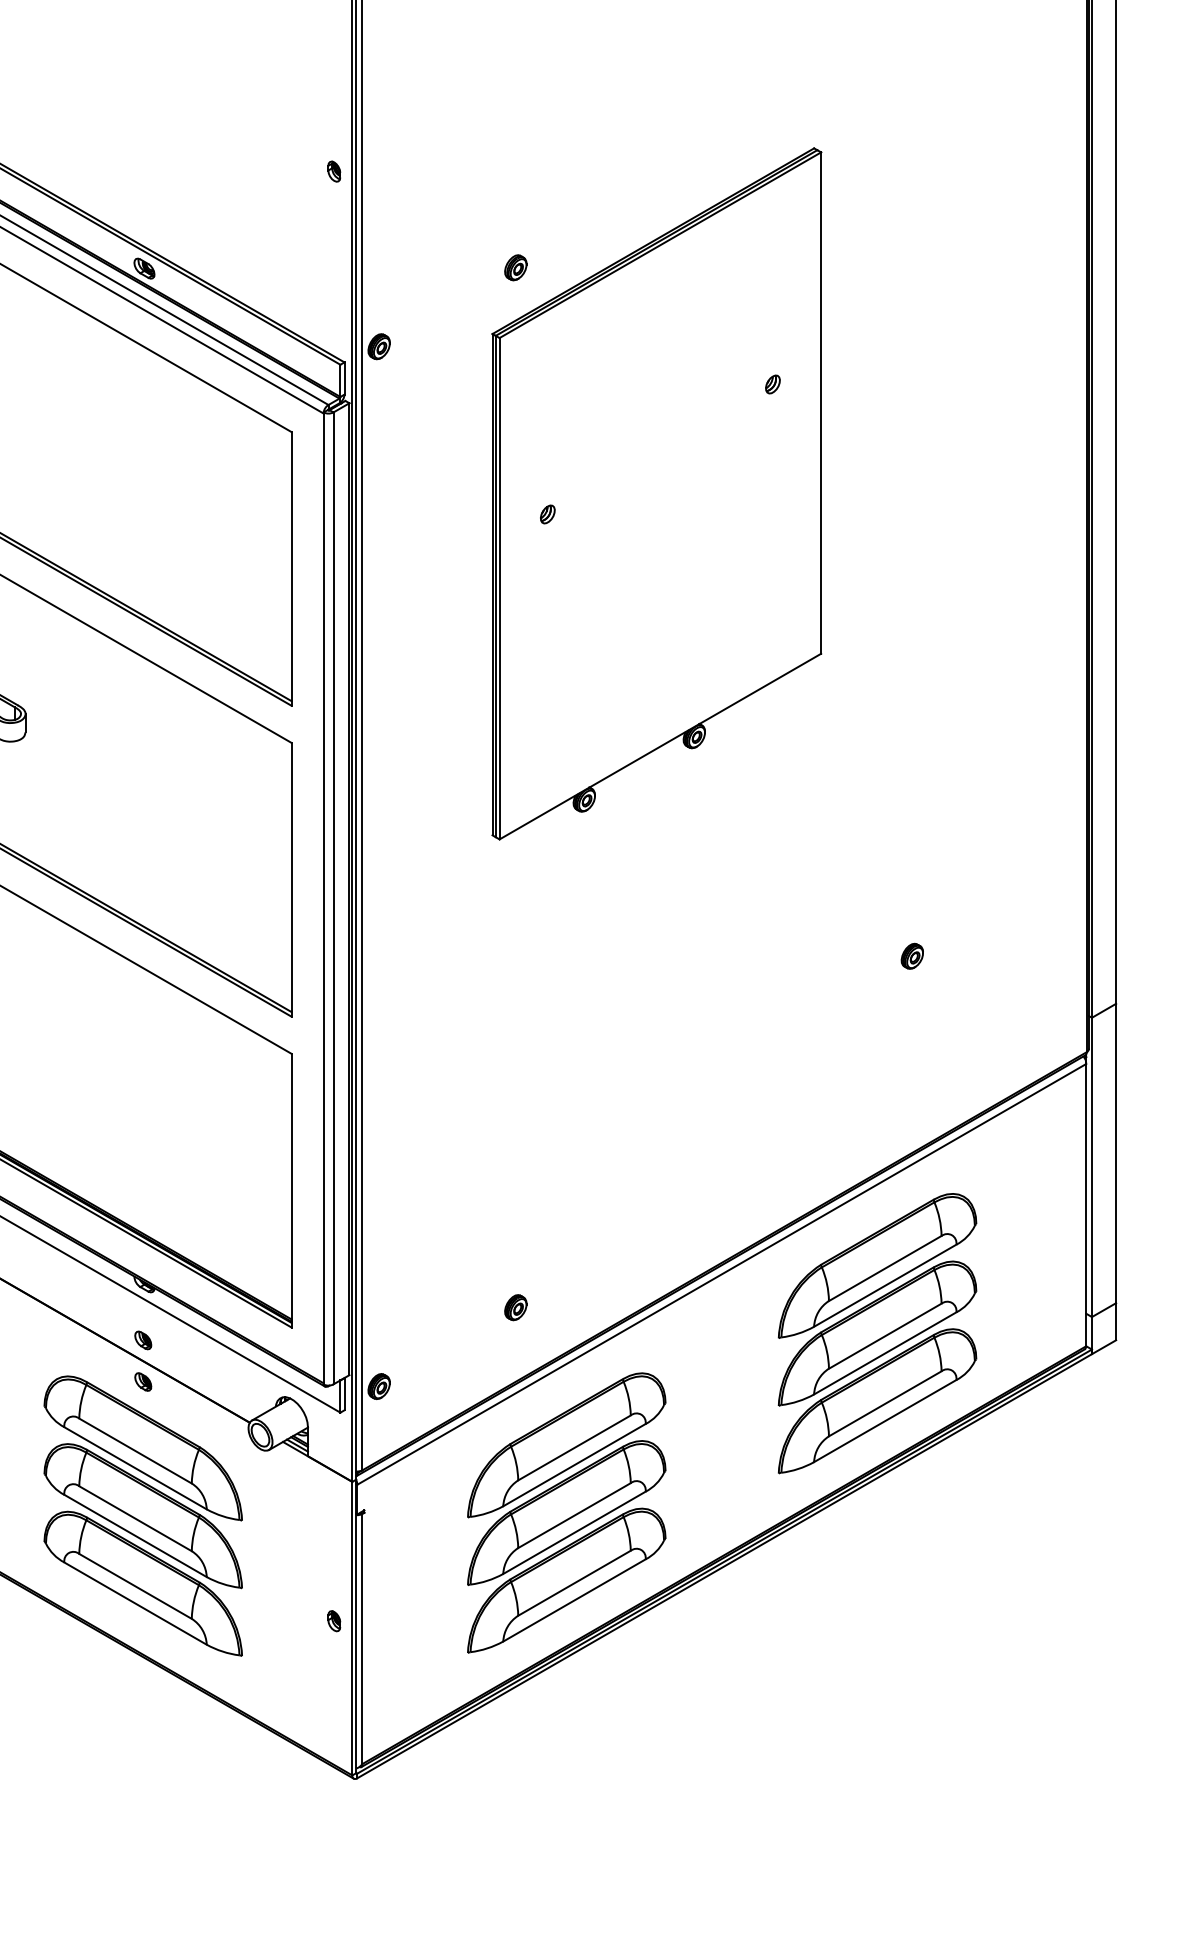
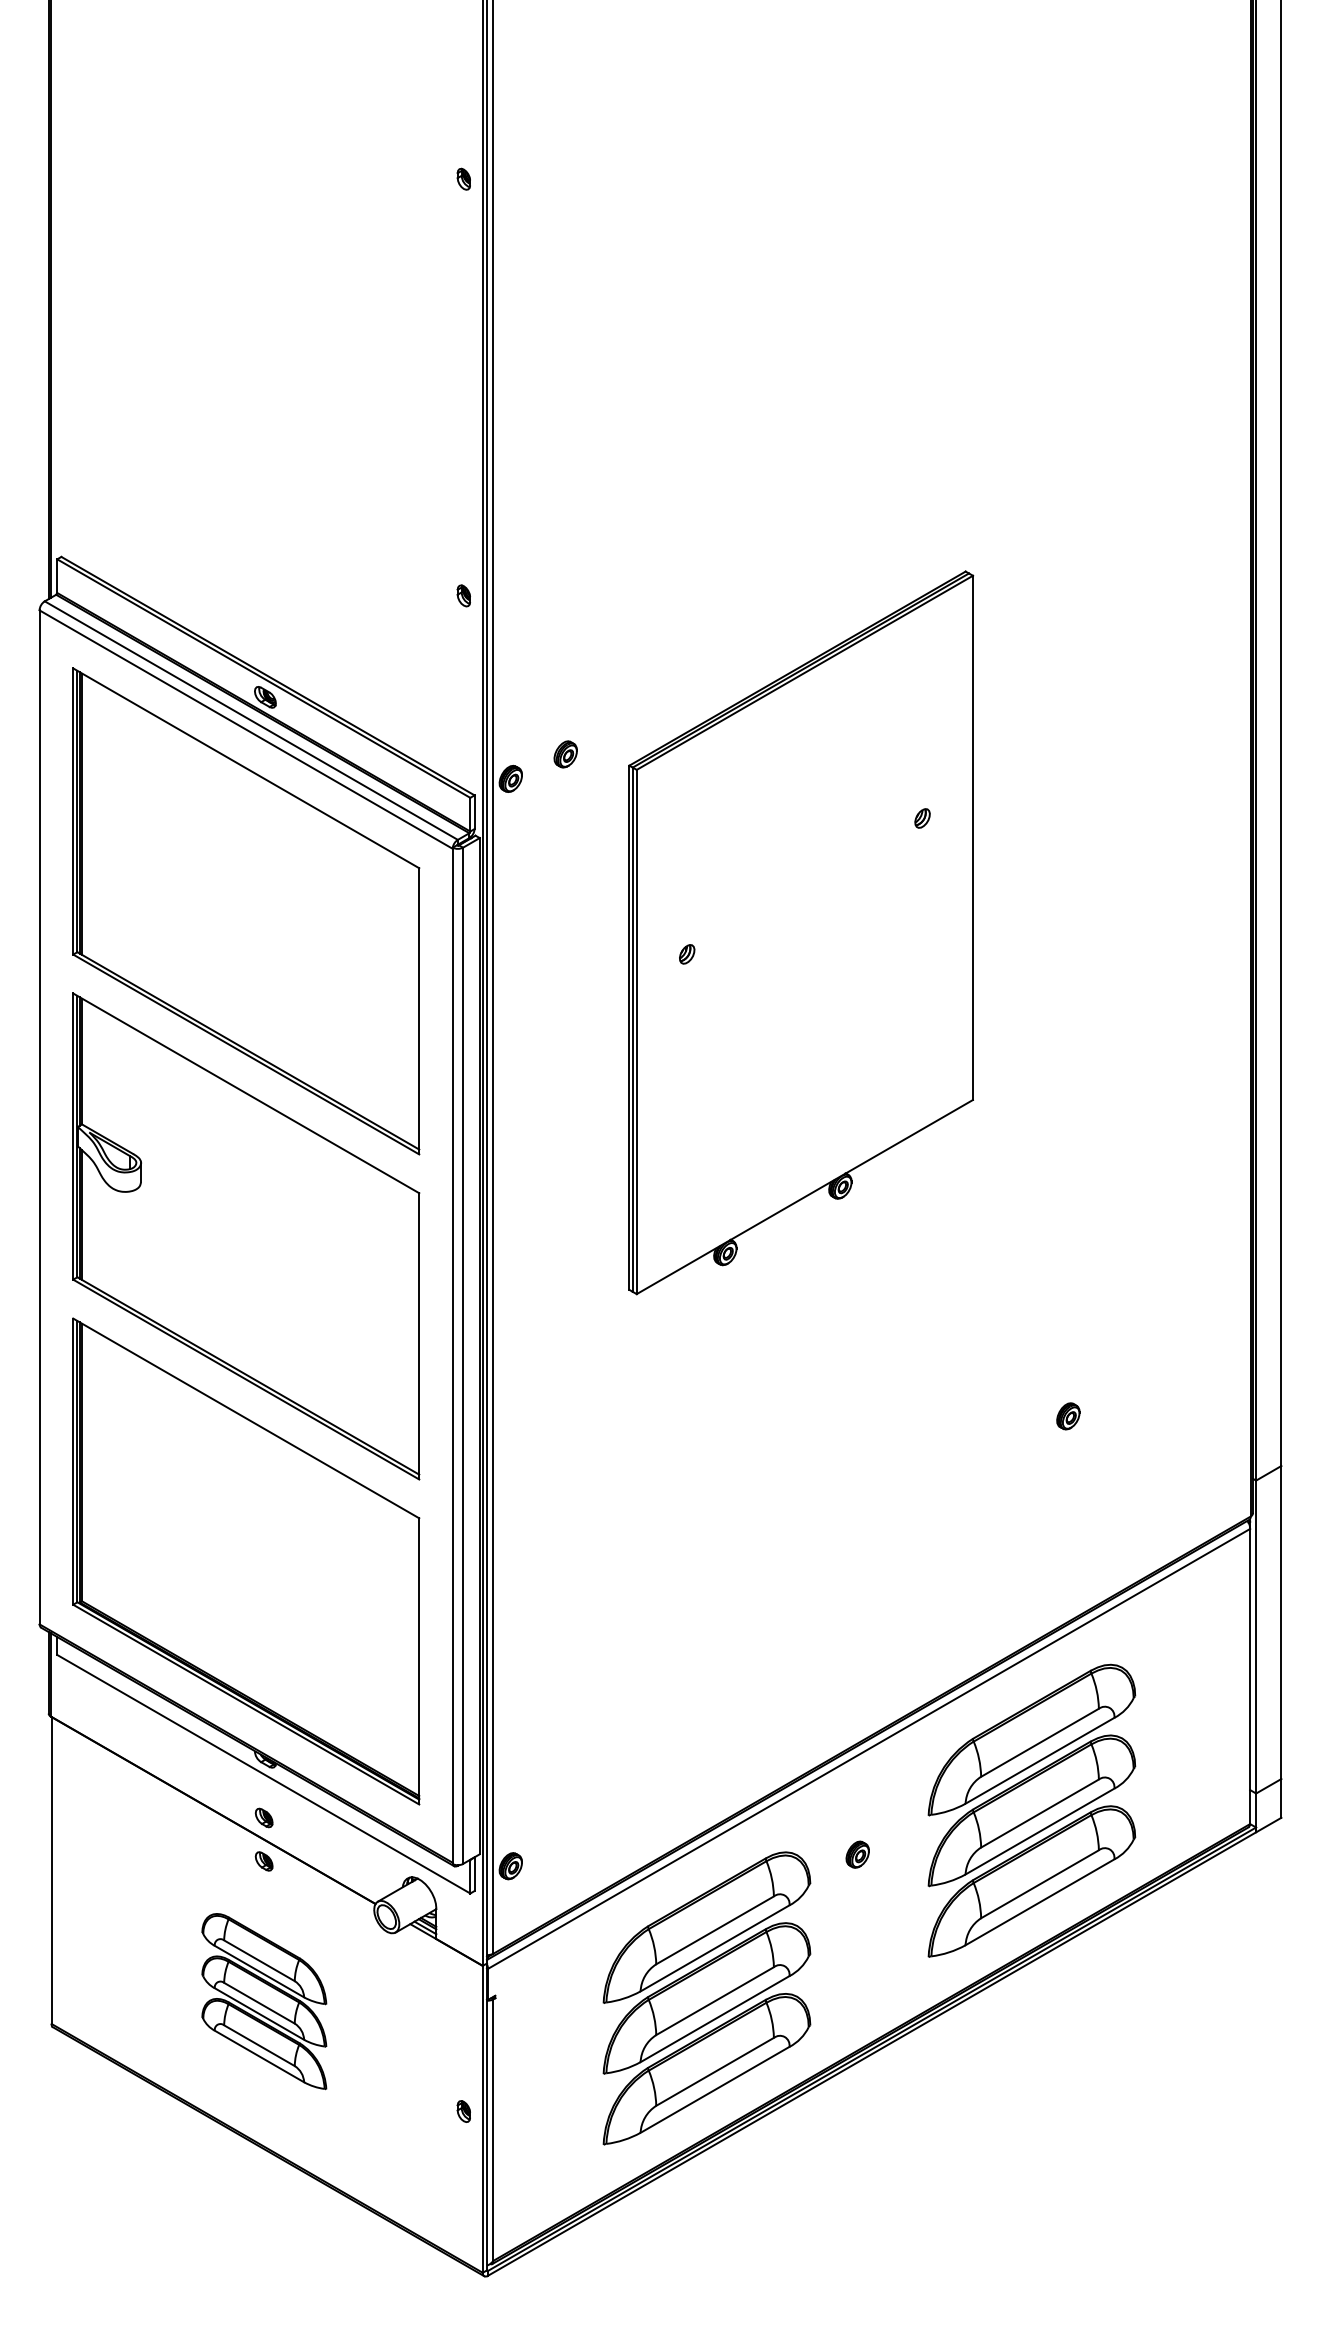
part: (515, 267) -> (565, 754), moved
part: (515, 1307) -> (857, 1854), moved
part: (143, 1515) -> (264, 2001), size x0.6

